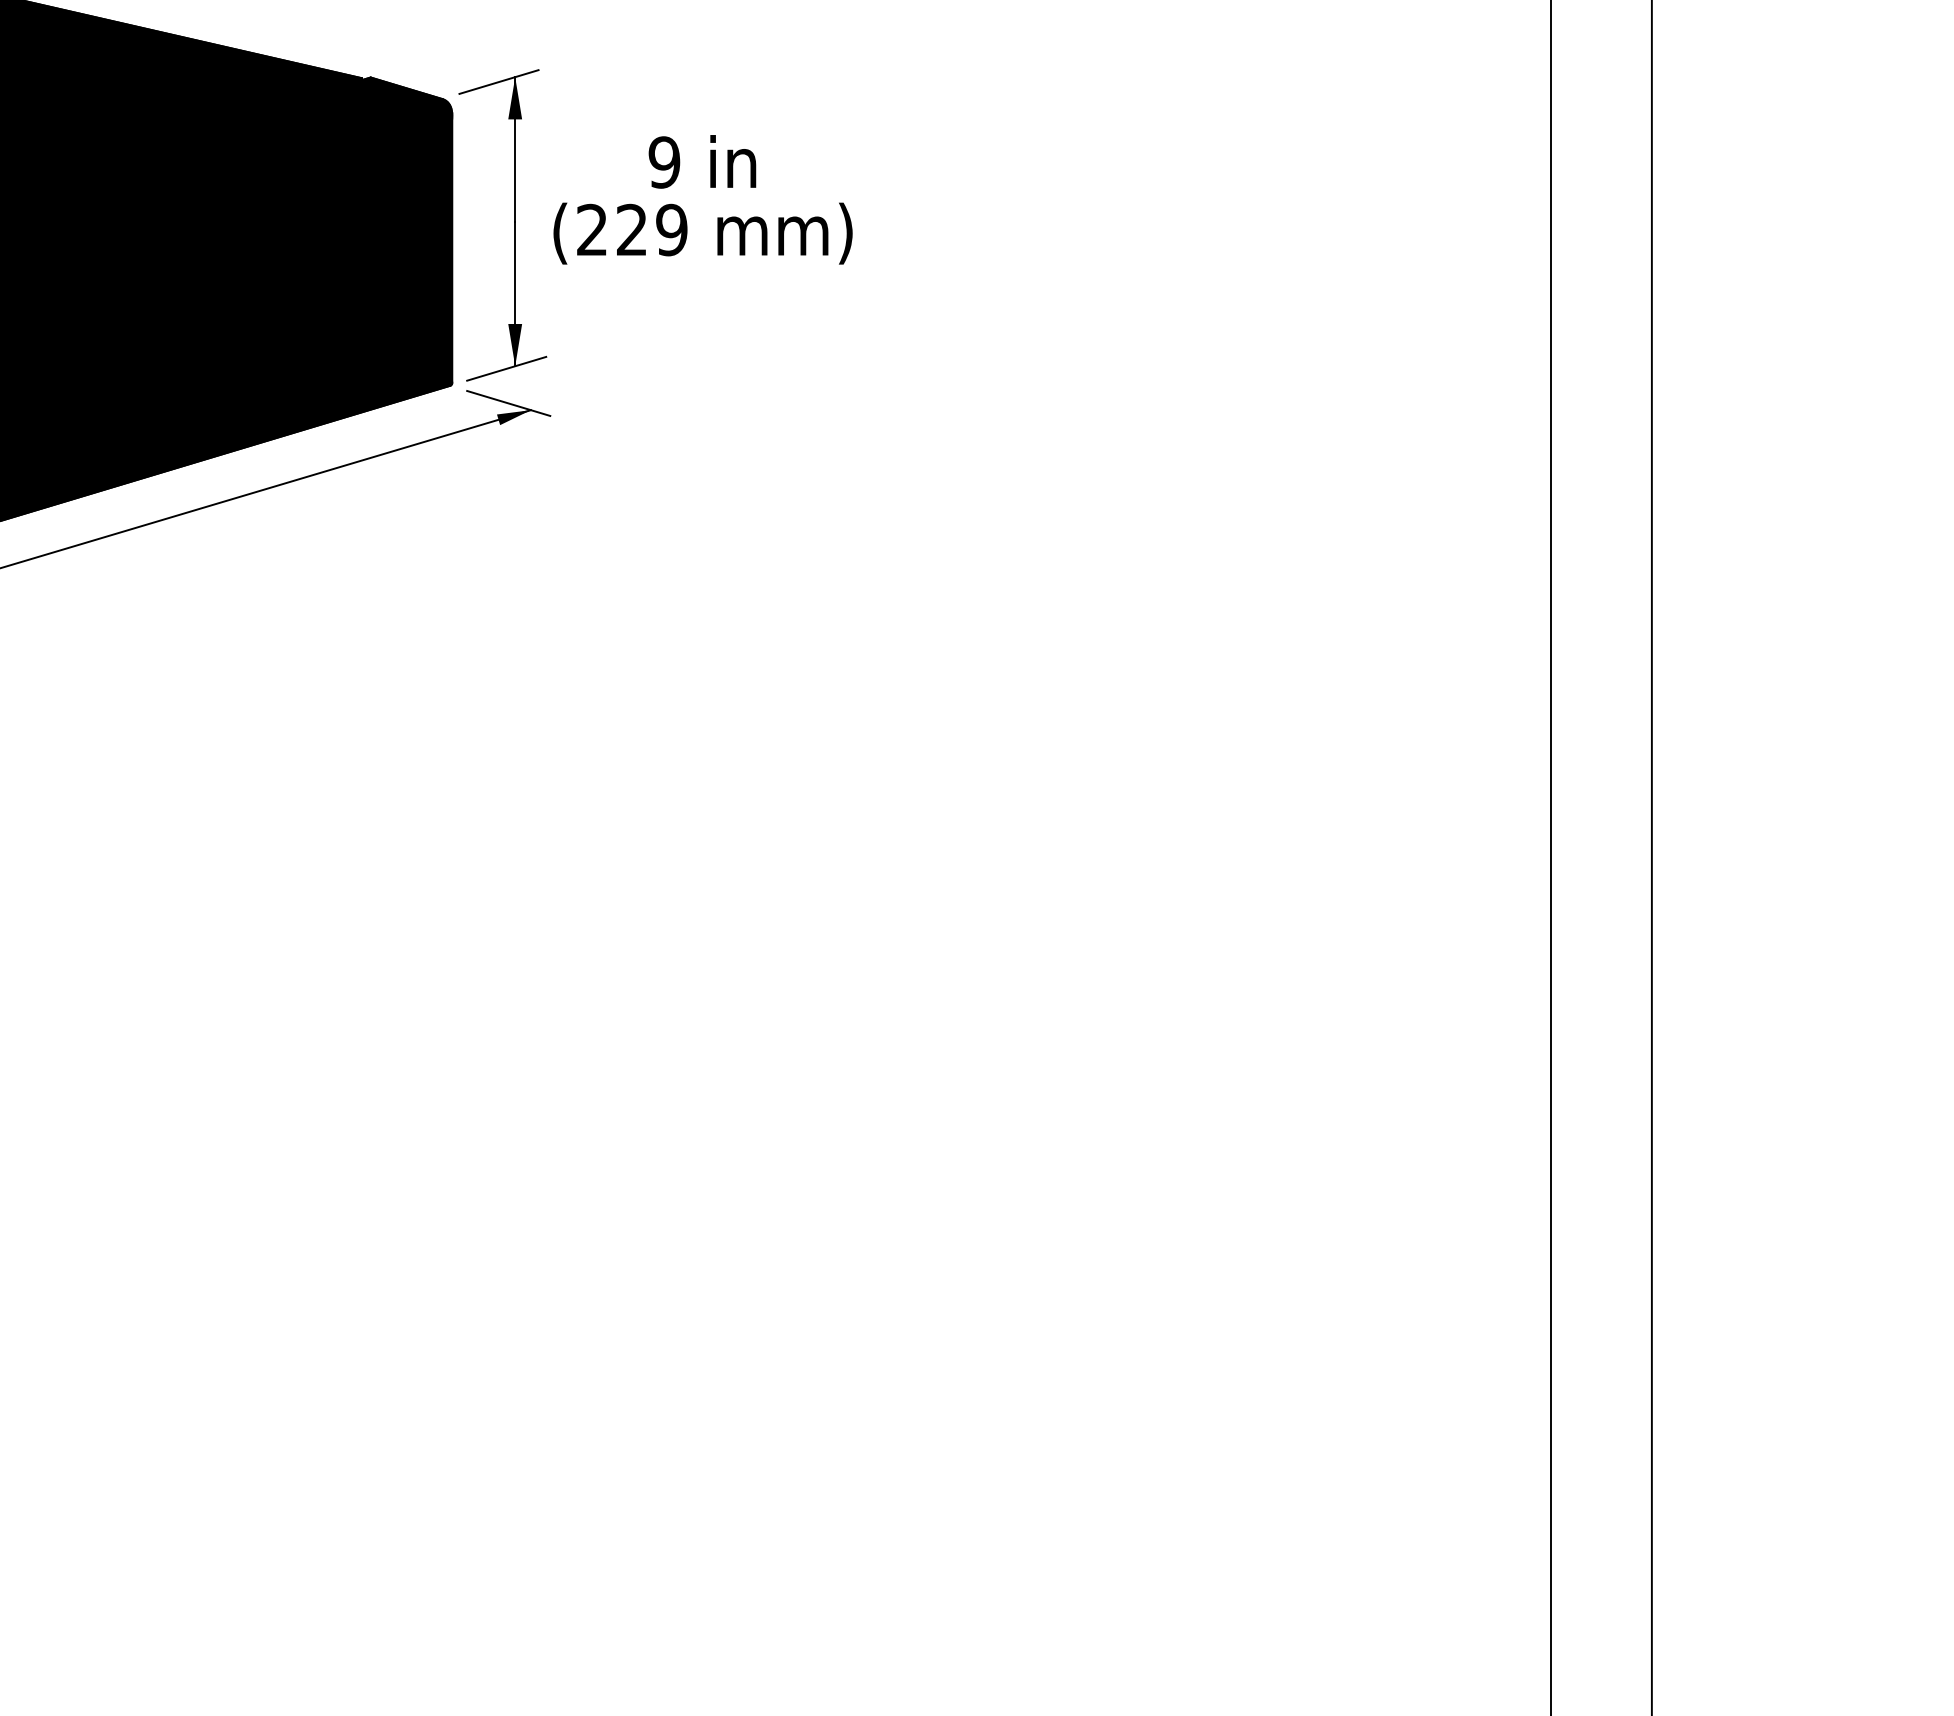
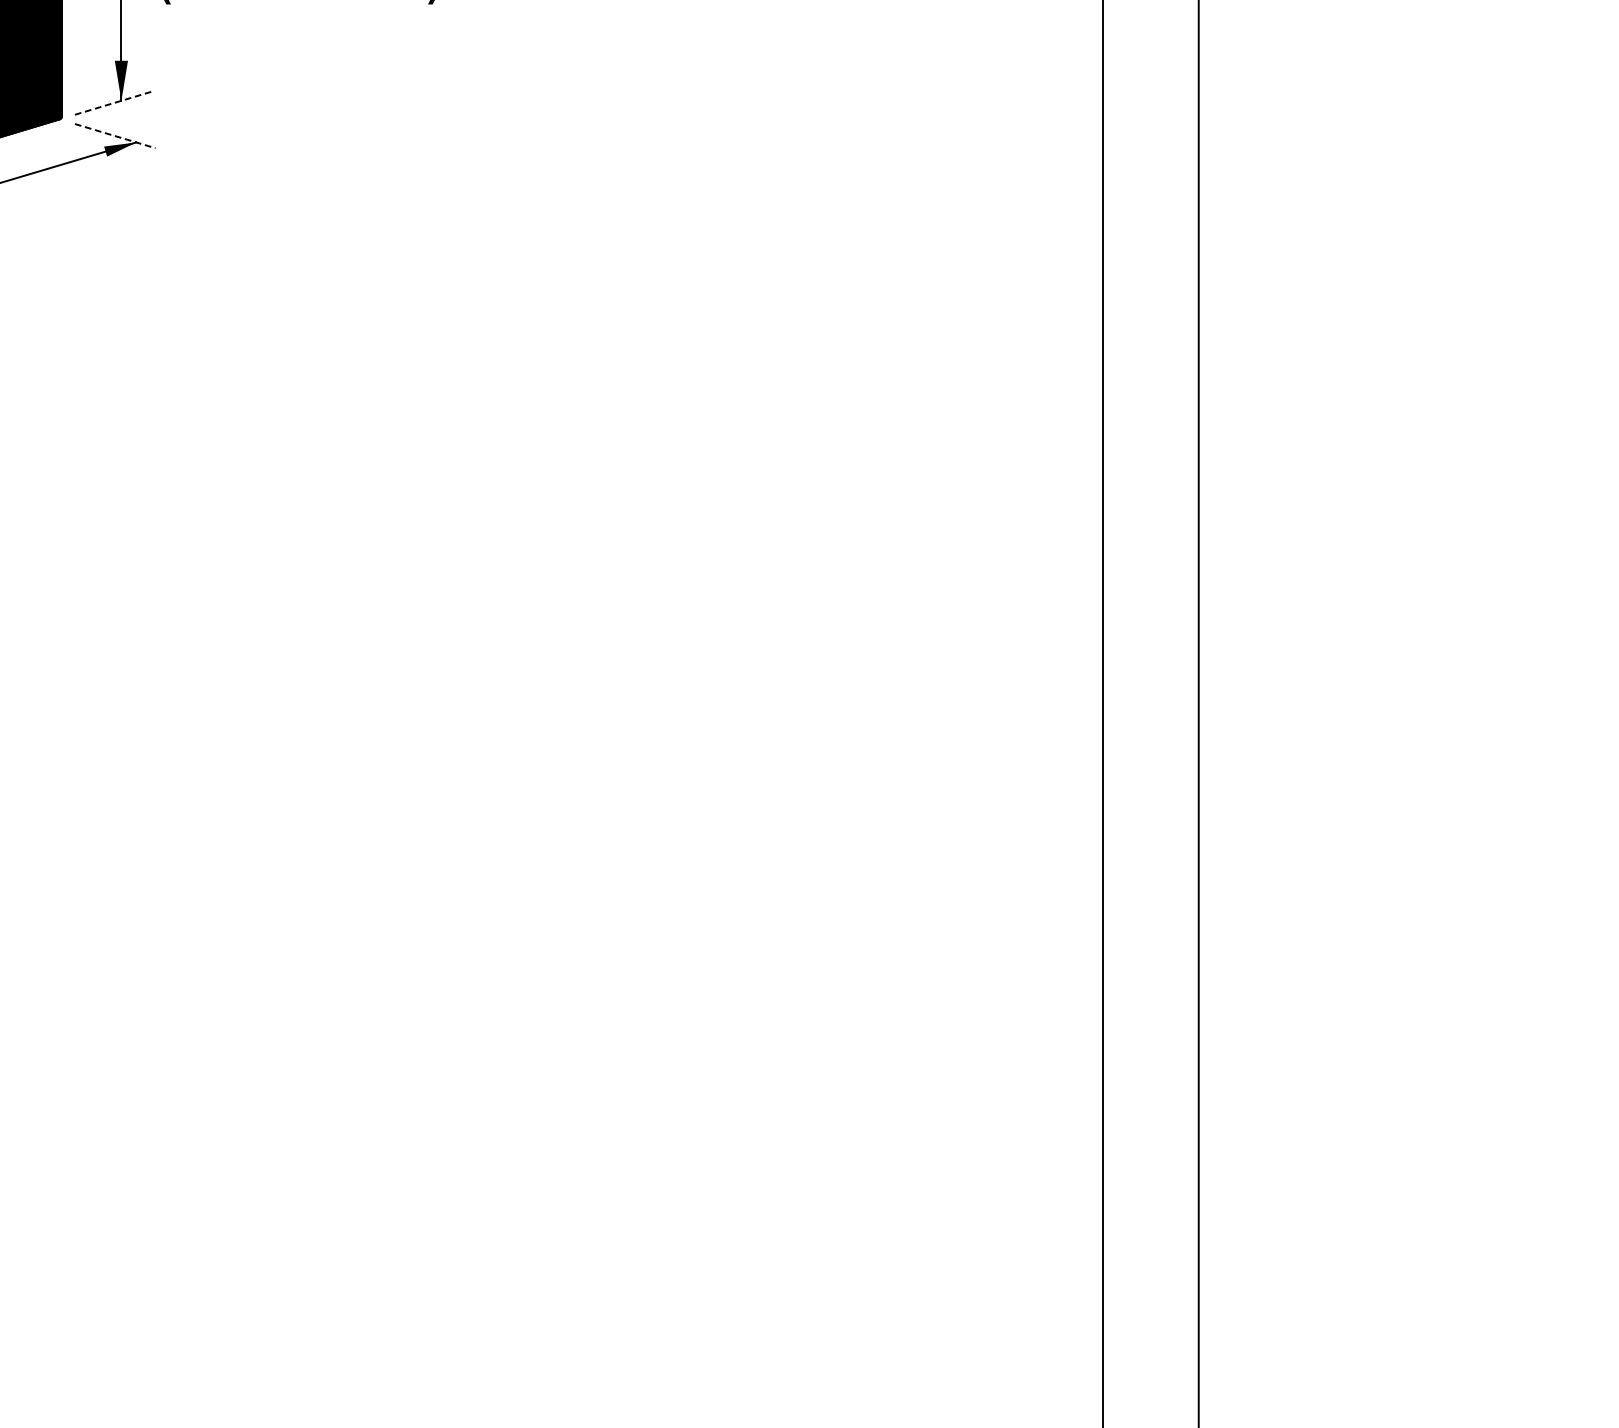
line: (507, 368) -> (114, 102), solid -> dashed
line: (509, 403) -> (116, 136), solid -> dashed

